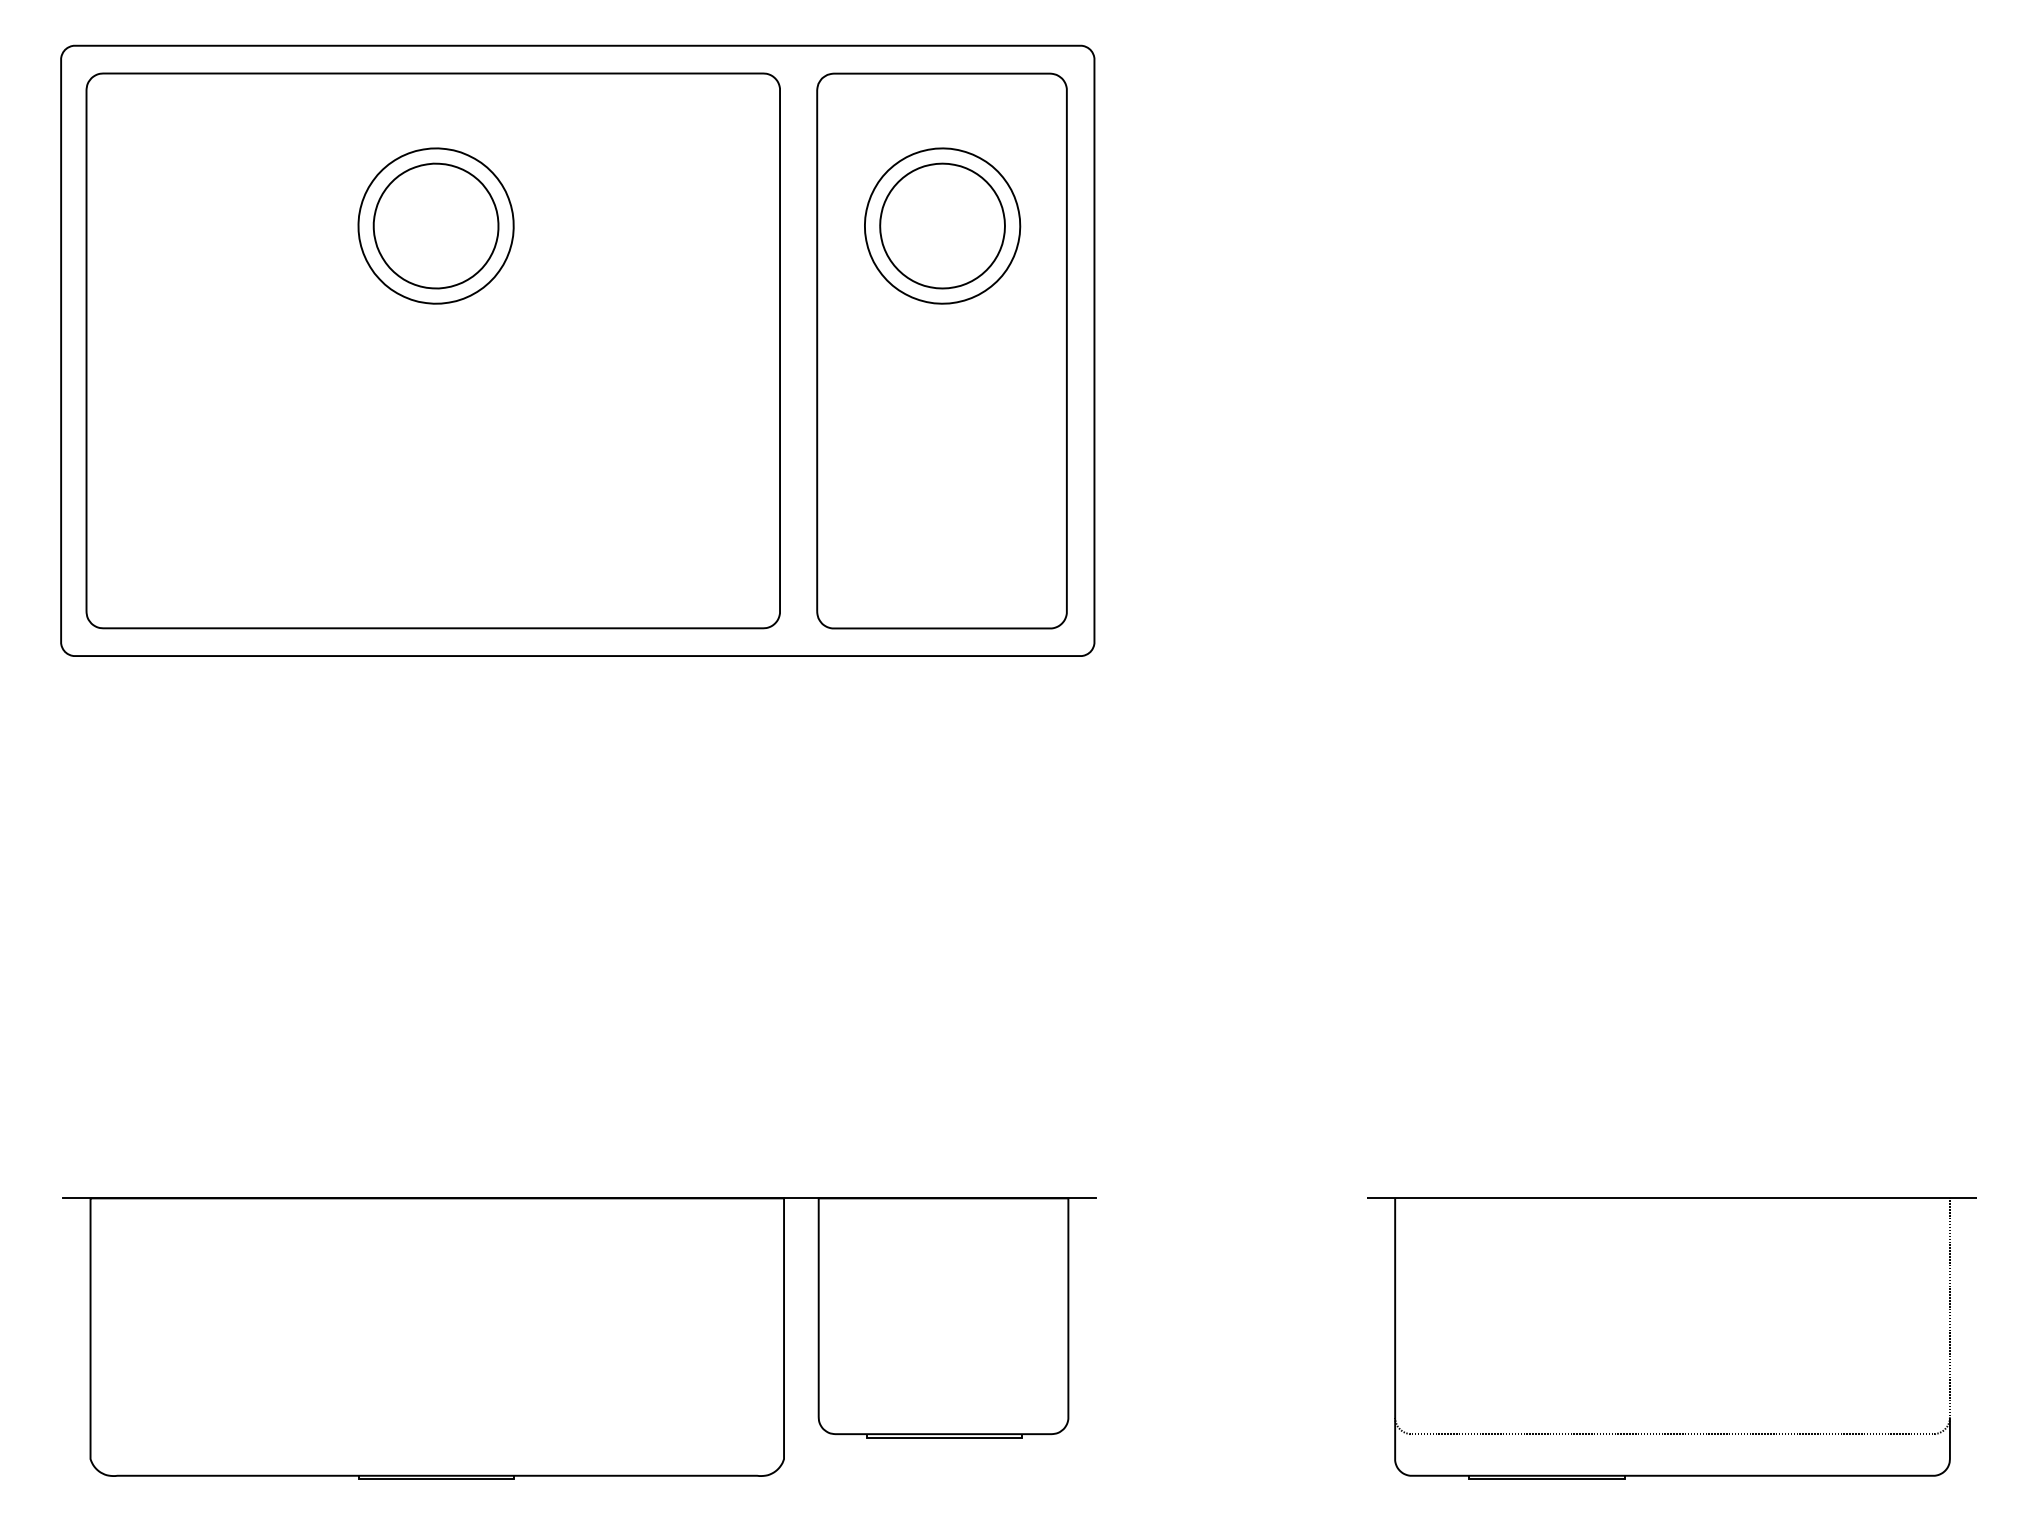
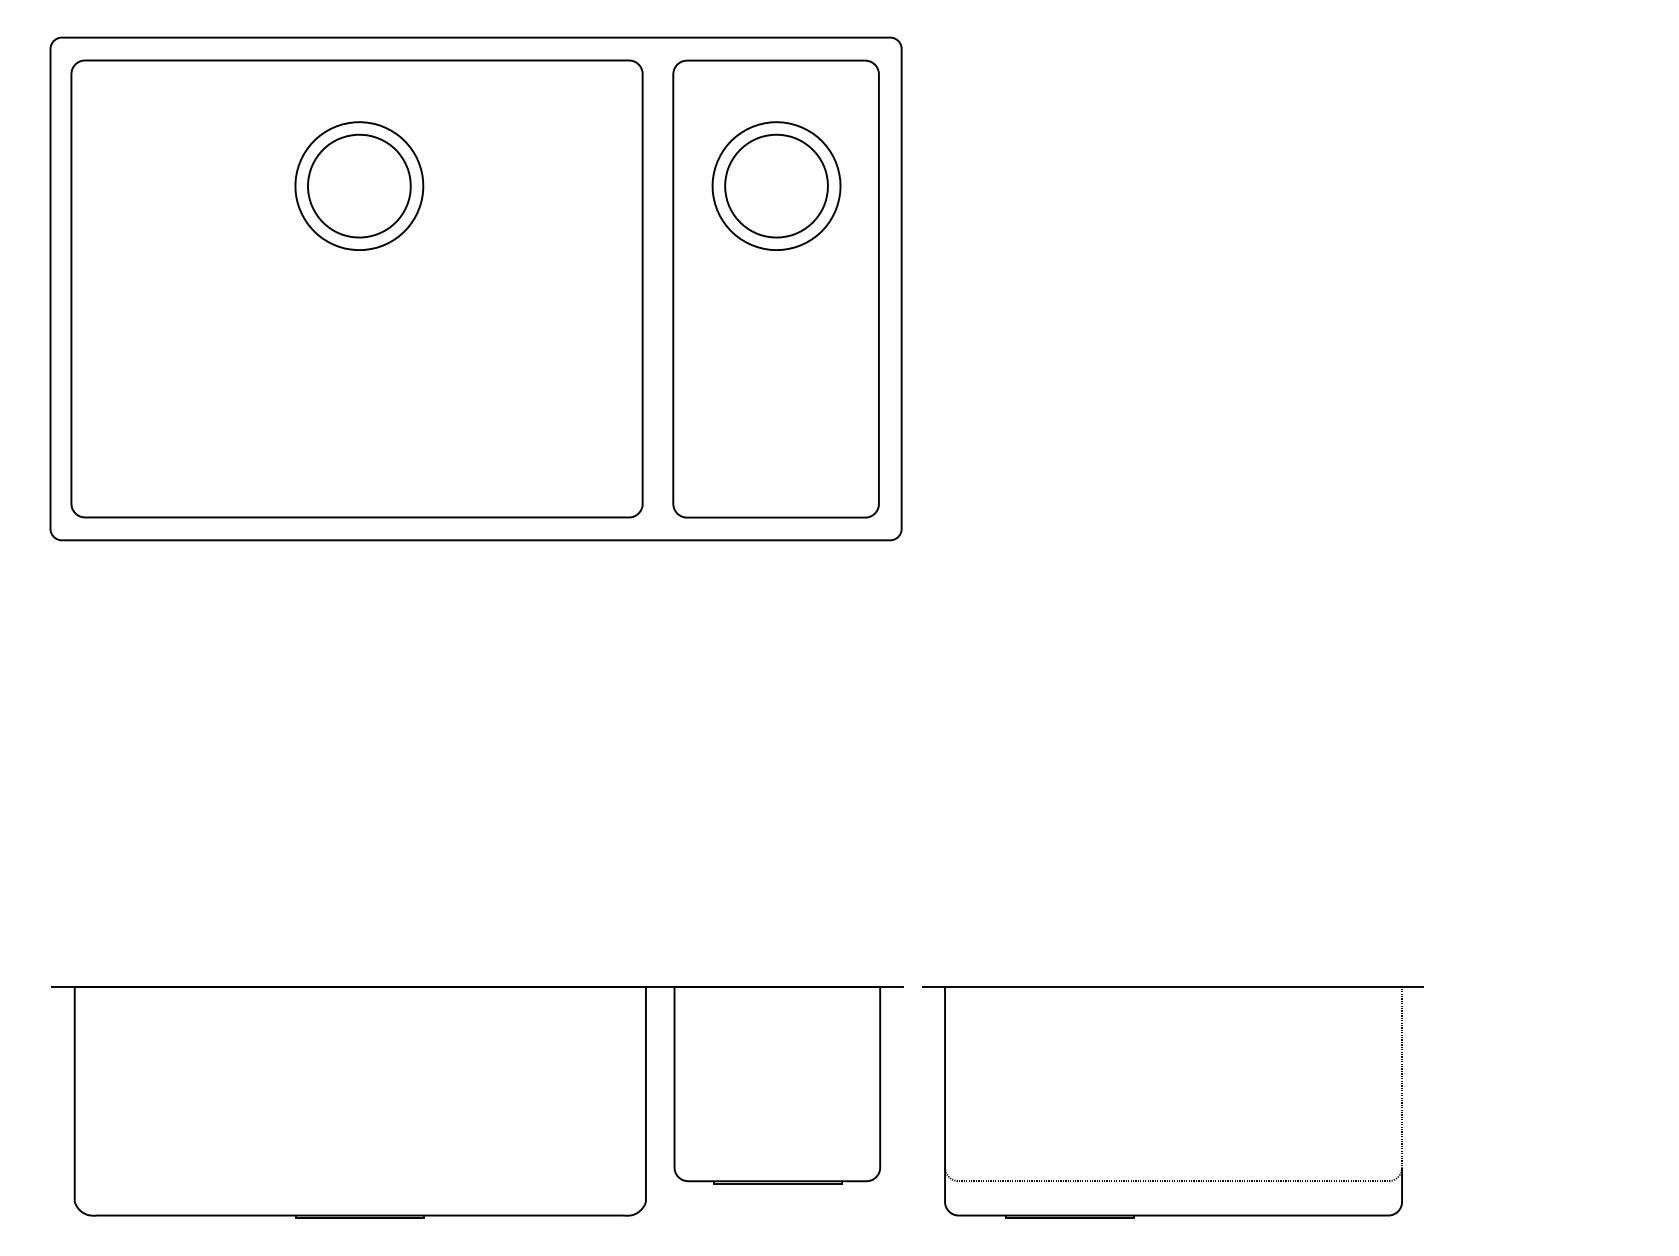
part: (1671, 1433) -> (1172, 1180), moved

